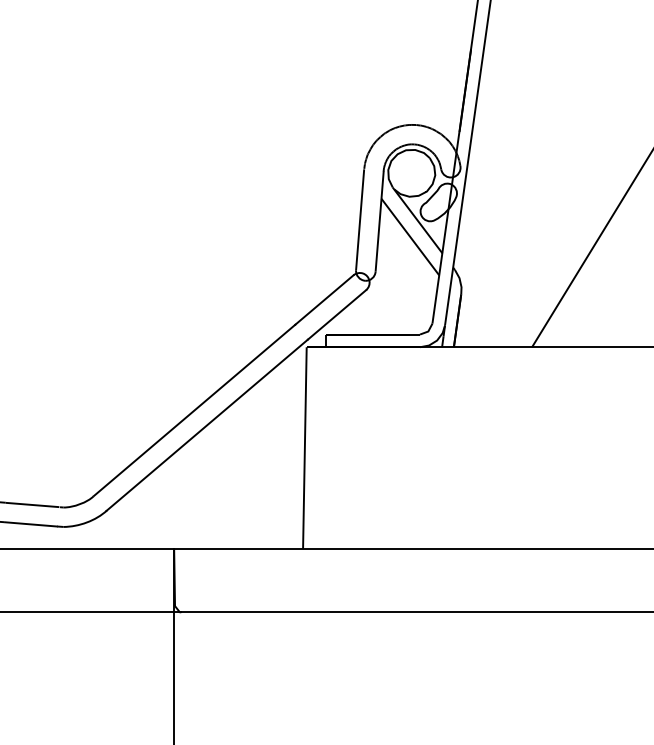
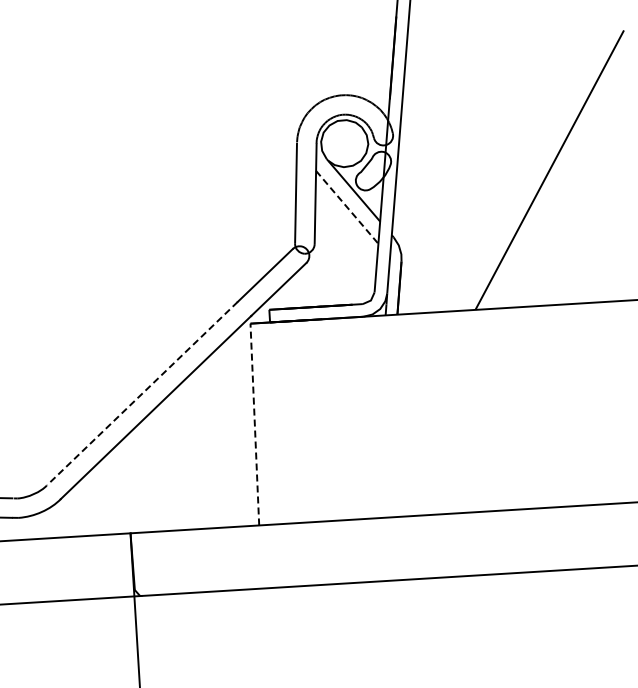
line: (410, 237) -> (347, 207), solid -> dashed
line: (194, 410) -> (142, 393), solid -> dashed
line: (304, 448) -> (254, 424), solid -> dashed

